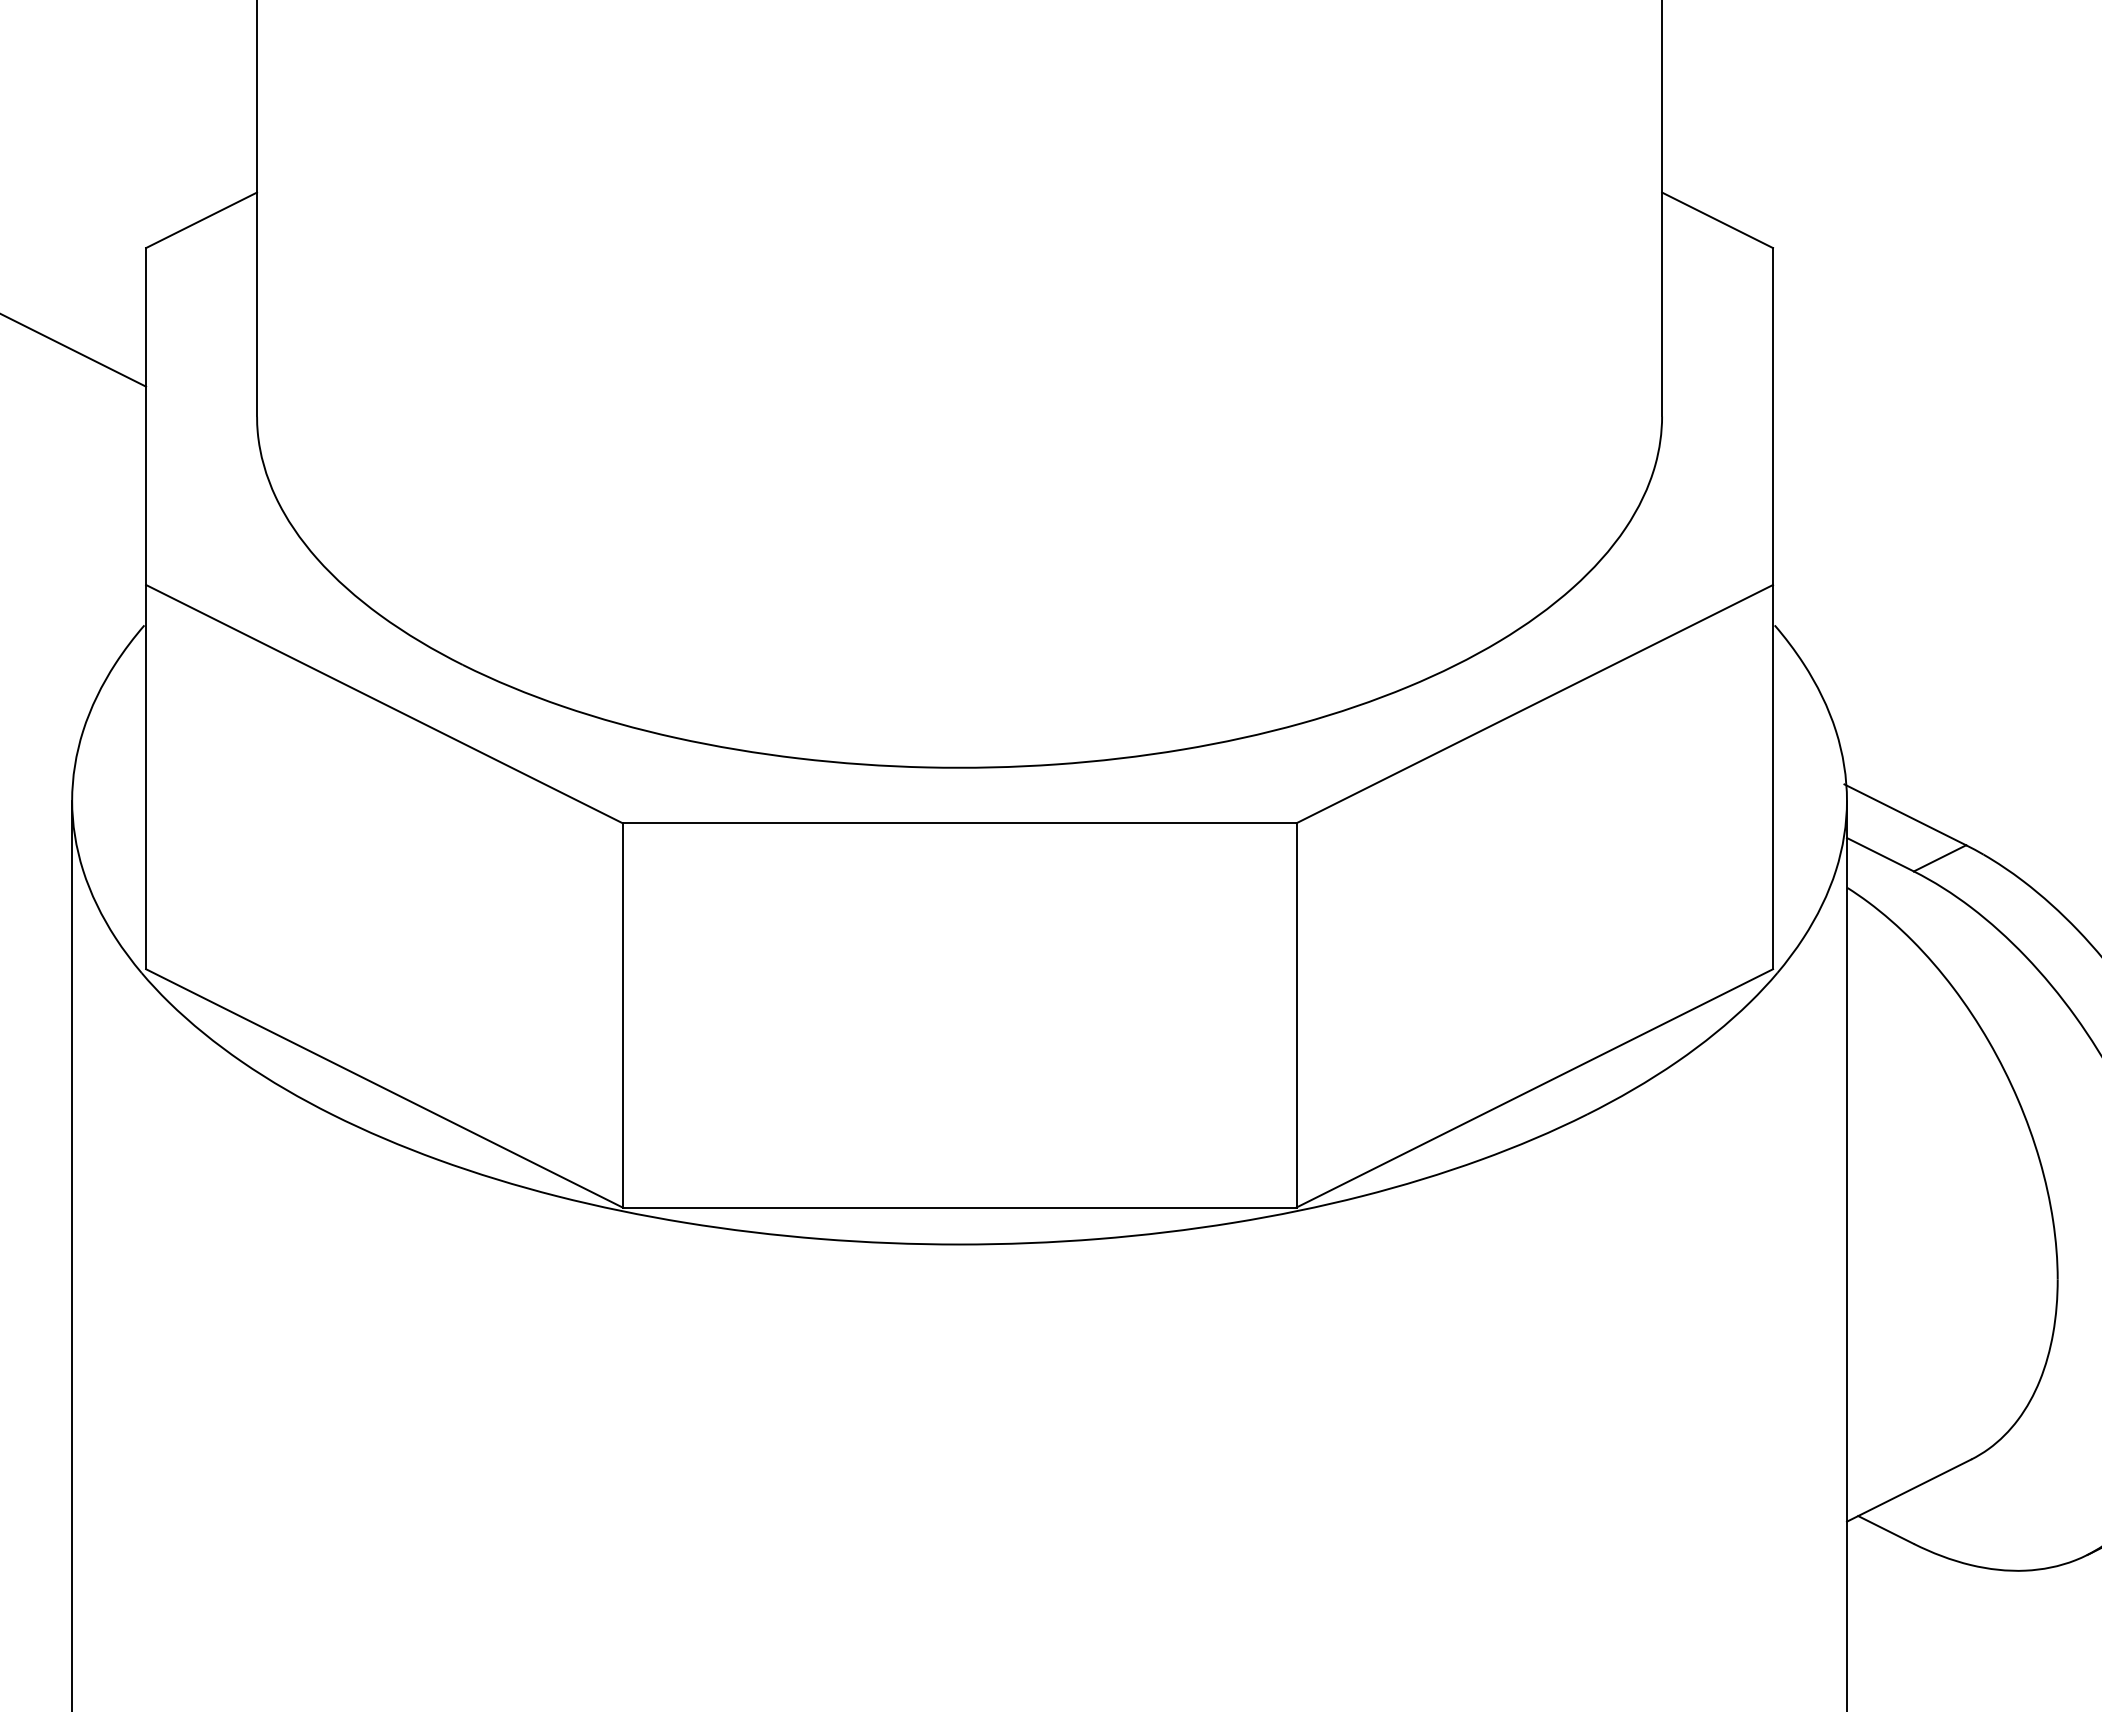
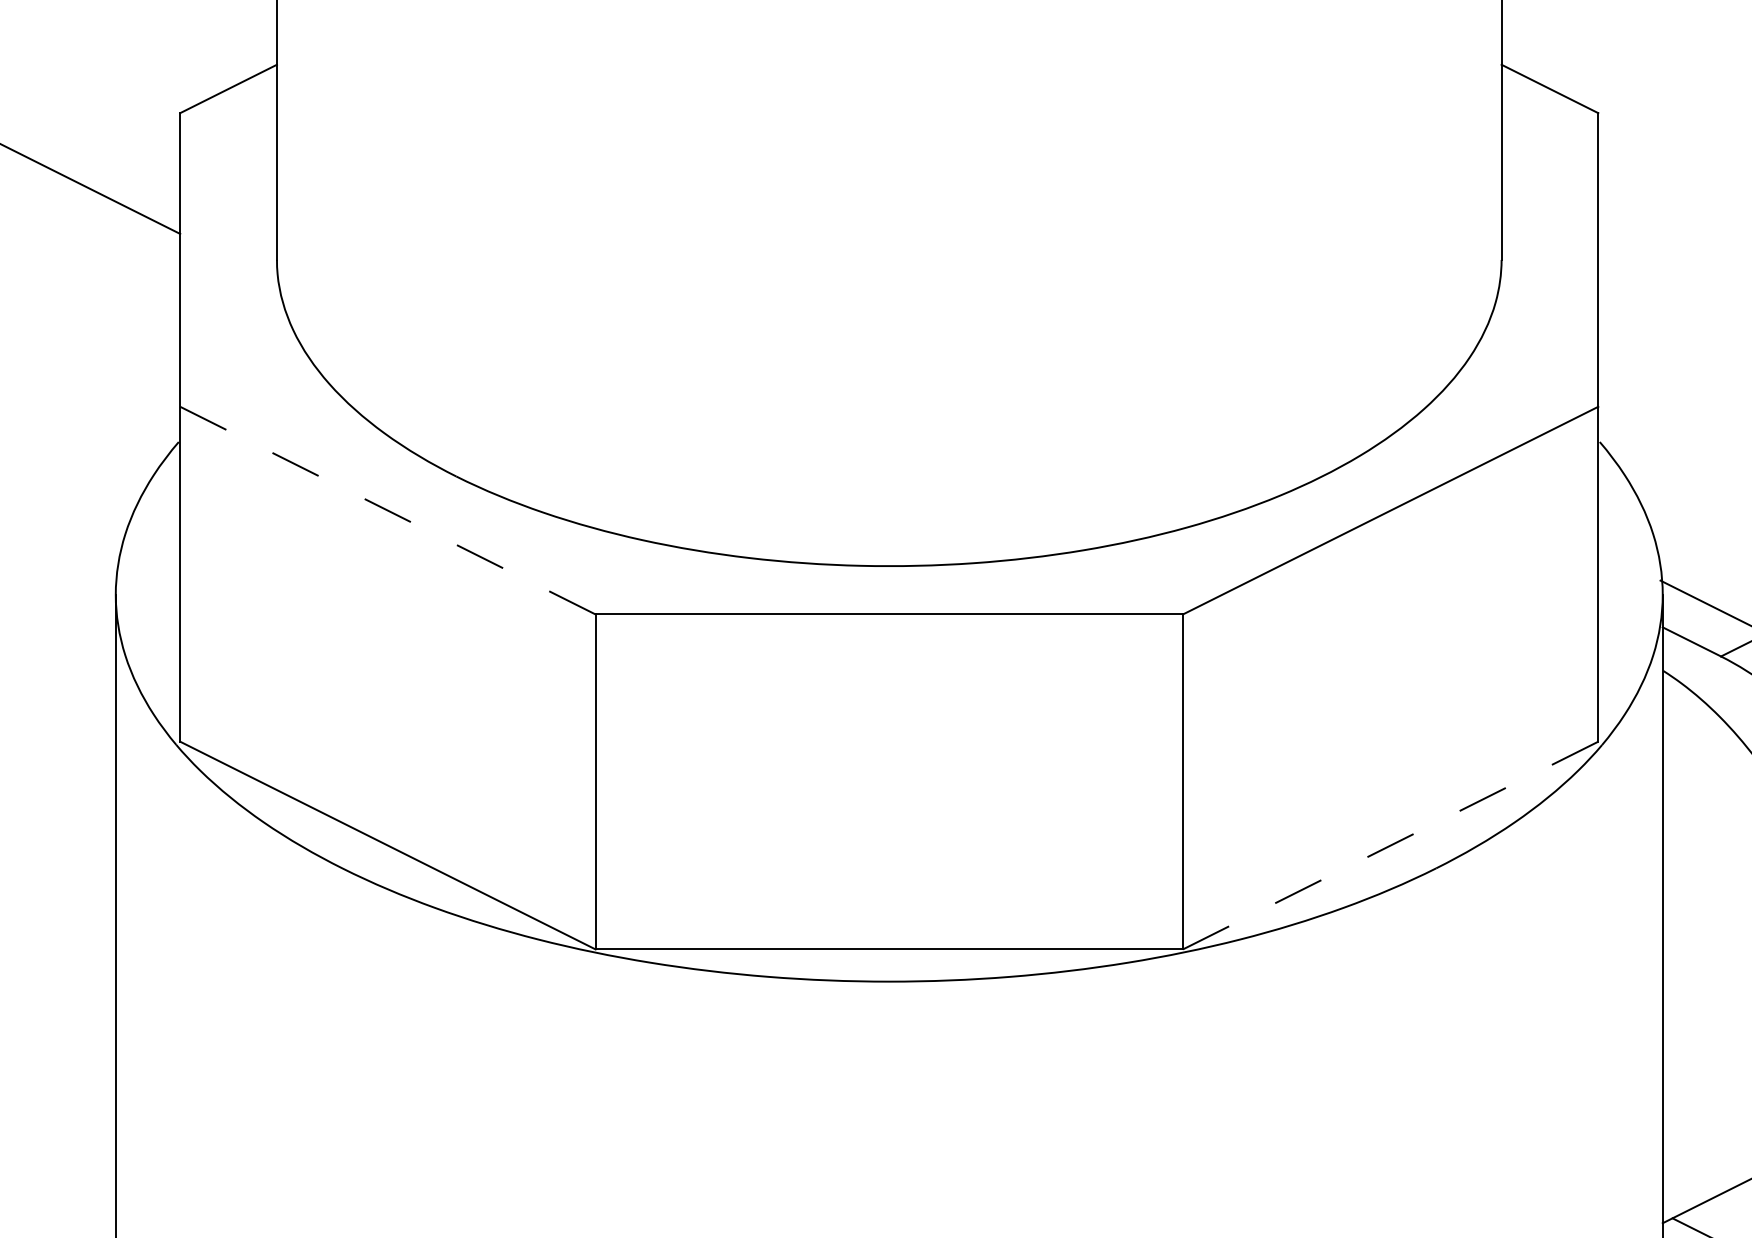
line: (384, 704) -> (388, 510), solid -> dashed
line: (1535, 1088) -> (1391, 845), solid -> dashed

